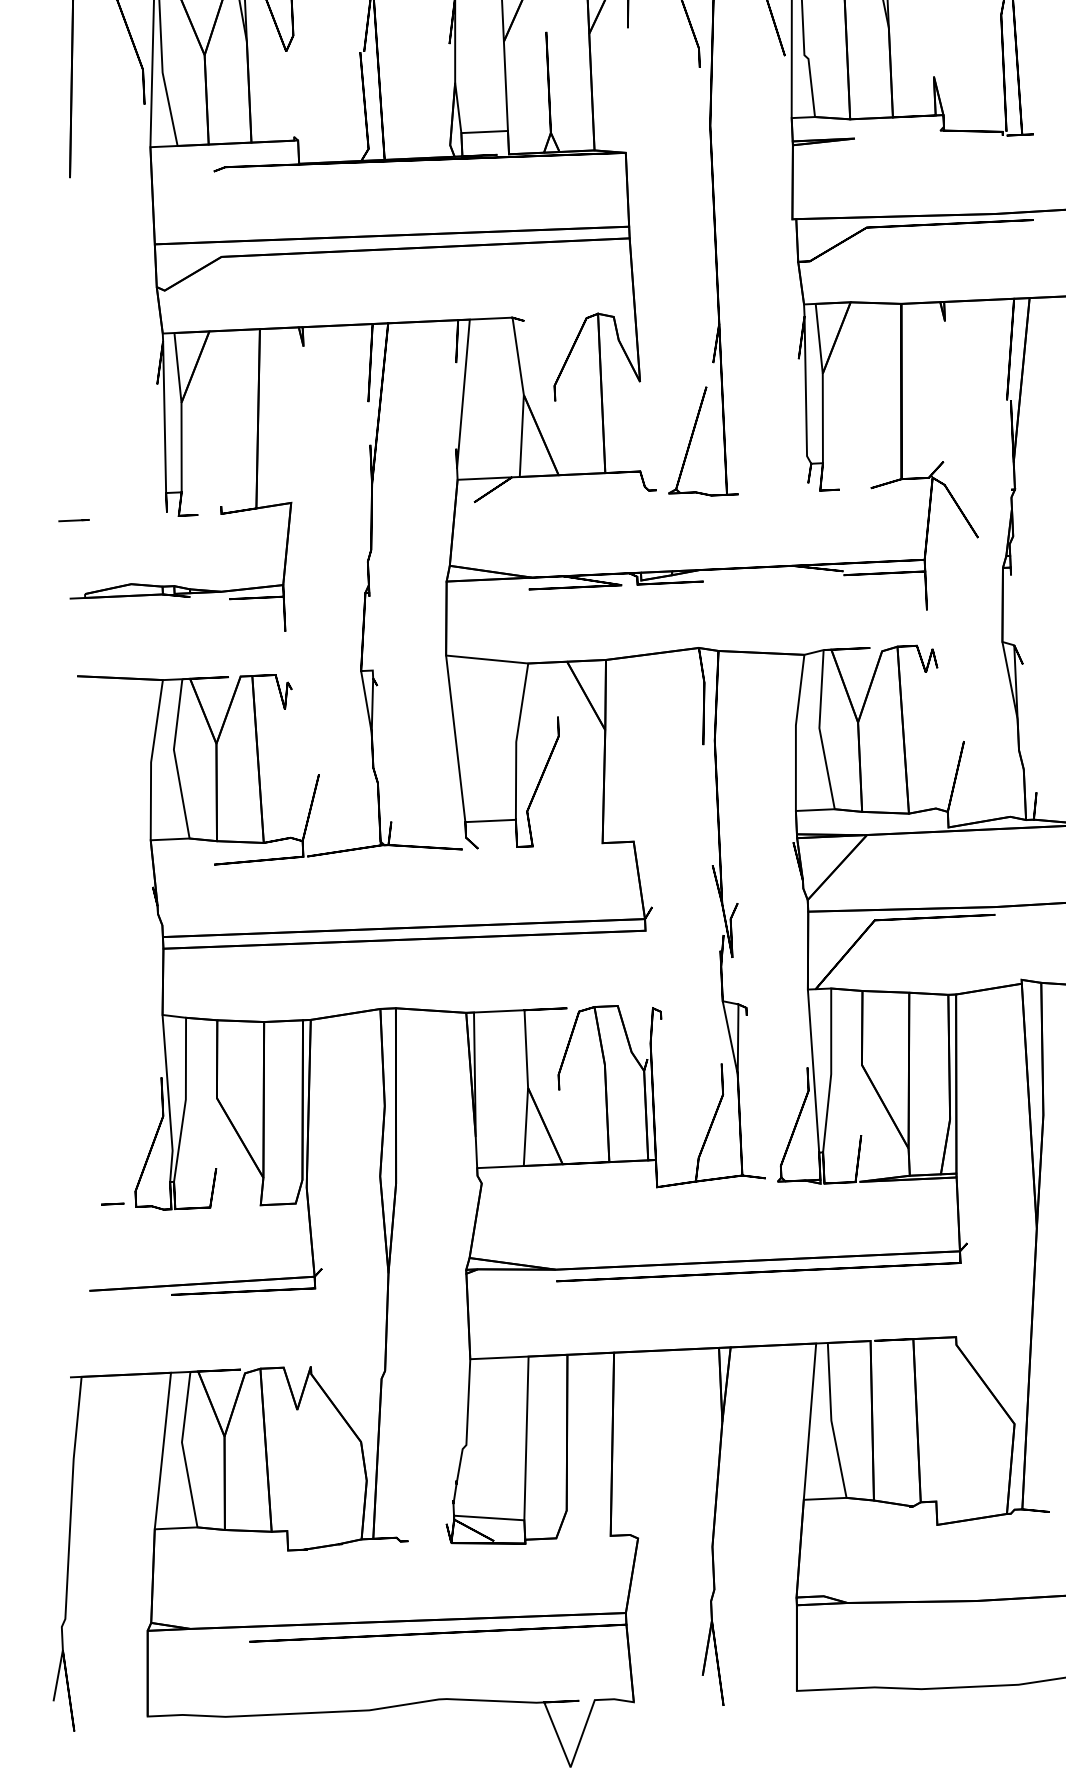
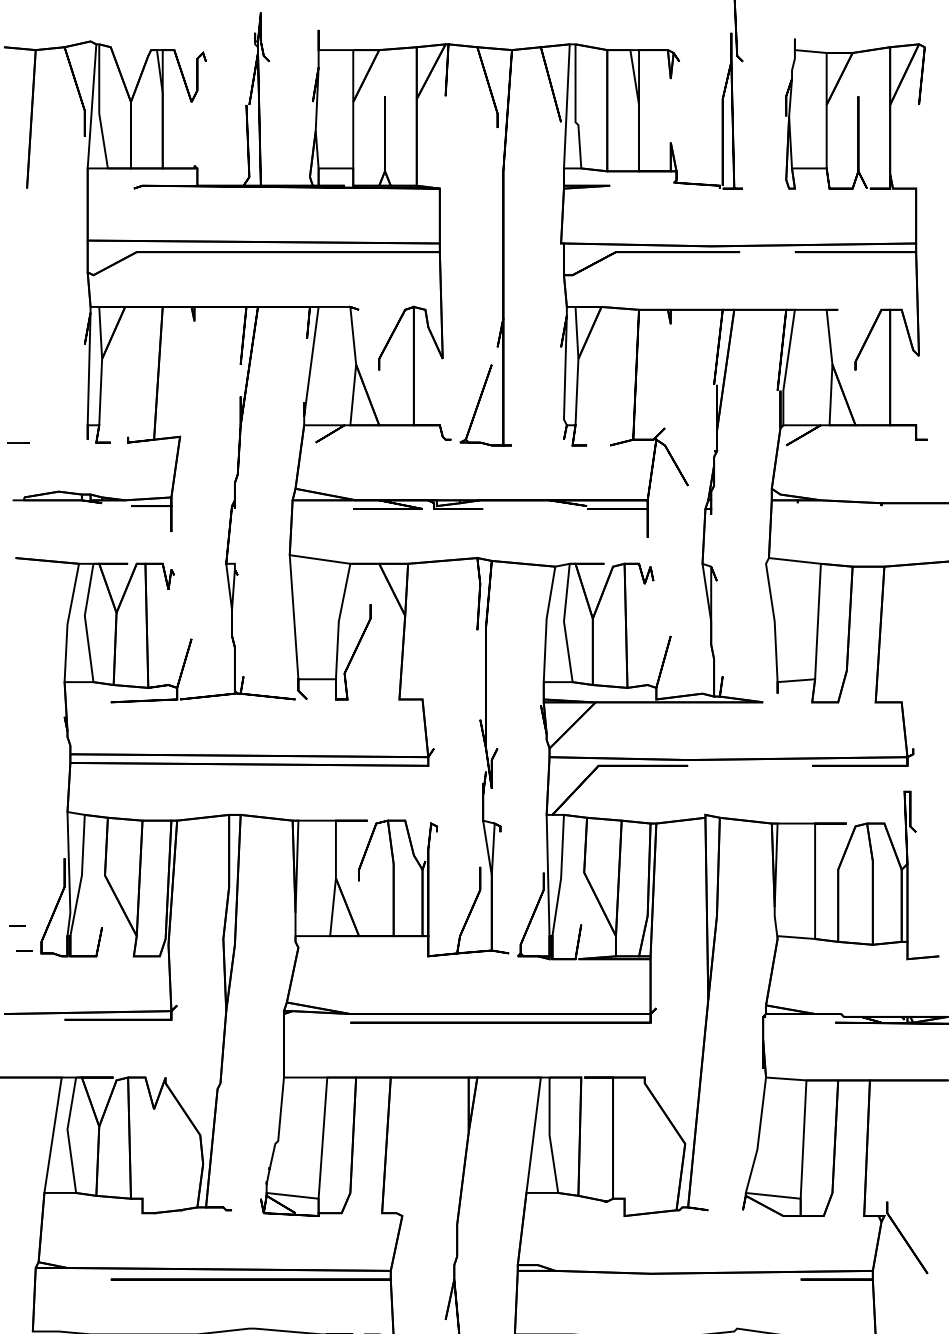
line: (102, 1170) -> (17, 925), added

